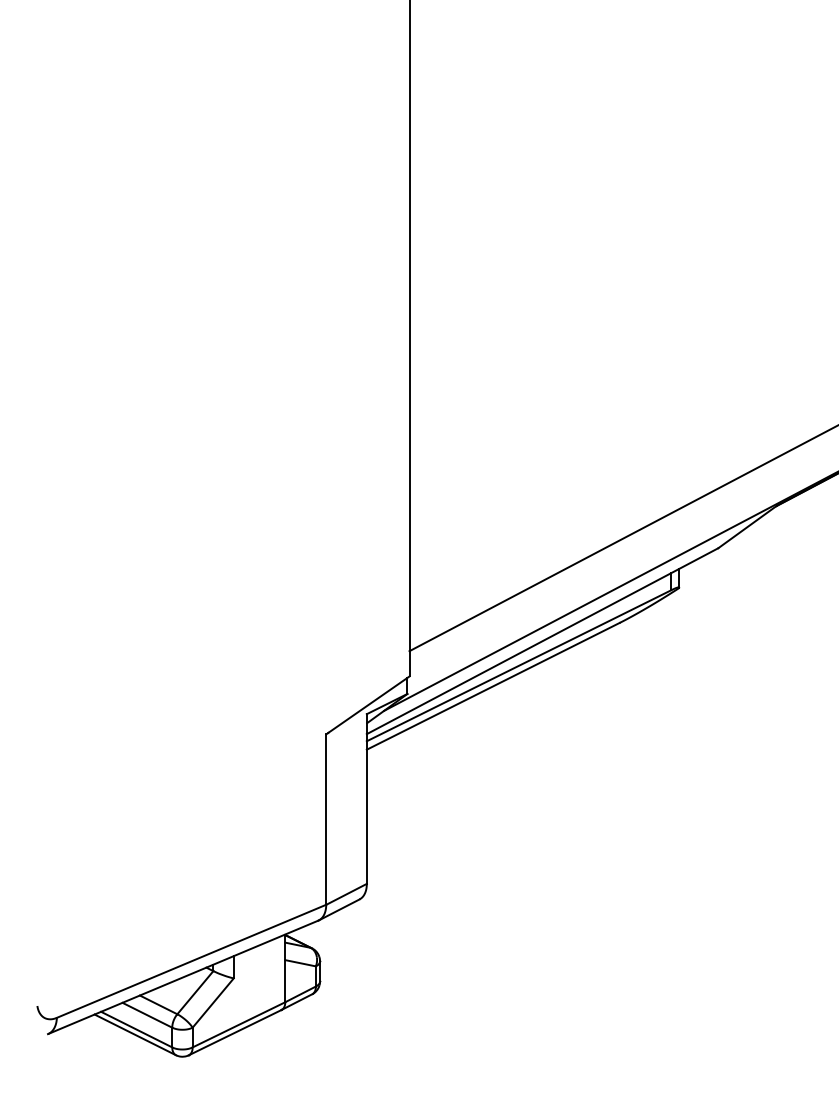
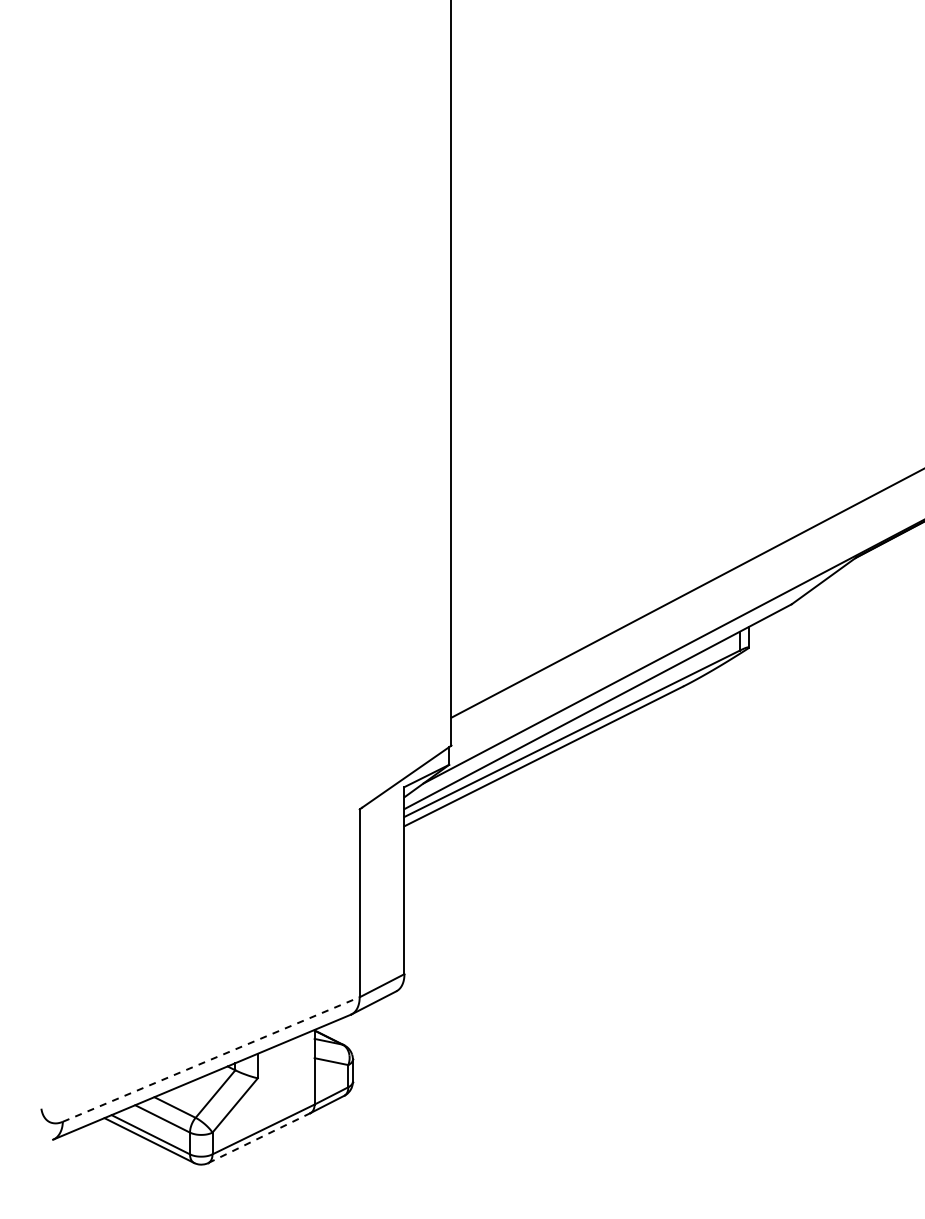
line: (191, 961) -> (211, 1059), solid -> dashed
line: (235, 1033) -> (259, 1138), solid -> dashed

